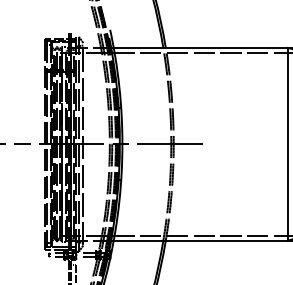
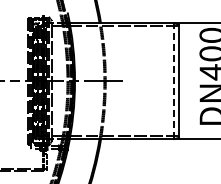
line: (288, 144) -> (174, 81), solid -> dashed

